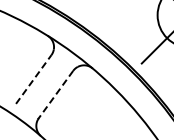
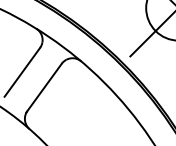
line: (33, 78) -> (22, 71), dashed -> solid
line: (54, 95) -> (43, 88), dashed -> solid

